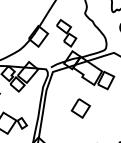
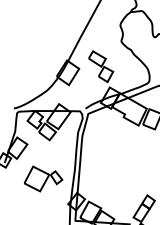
part: (80, 108) -> (124, 154), removed

